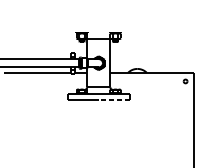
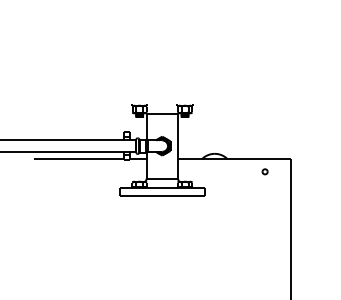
part: (185, 81) -> (264, 171), moved
line: (114, 99) -> (183, 195), dashed -> solid

